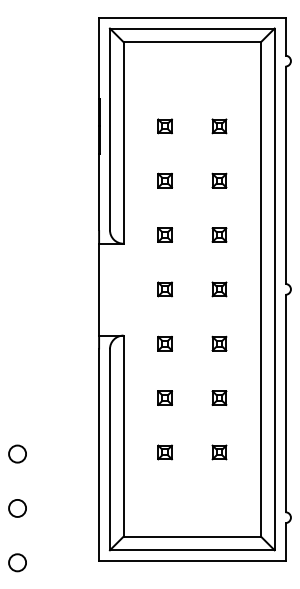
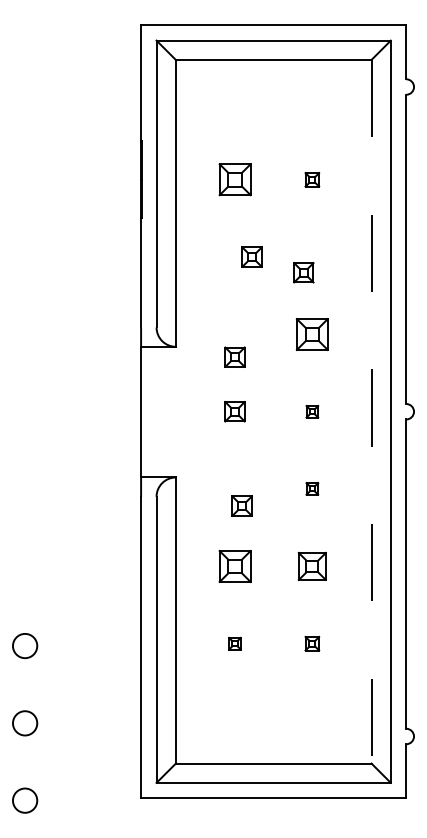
part: (164, 126) -> (234, 180), size x1.6
part: (219, 126) -> (312, 180), size x0.7
part: (164, 180) -> (251, 256), moved
part: (219, 180) -> (303, 272), moved
part: (164, 234) -> (234, 356), moved
part: (219, 234) -> (312, 333), size x1.6
part: (219, 289) -> (312, 411), size x0.6
line: (261, 289) -> (372, 411), solid -> dashed
part: (164, 343) -> (241, 505), moved
part: (219, 343) -> (312, 488), size x0.6
part: (164, 397) -> (234, 565), size x1.6
part: (219, 397) -> (312, 565), size x1.4
part: (164, 452) -> (234, 643), size x0.6
part: (219, 452) -> (312, 643), size x0.7

